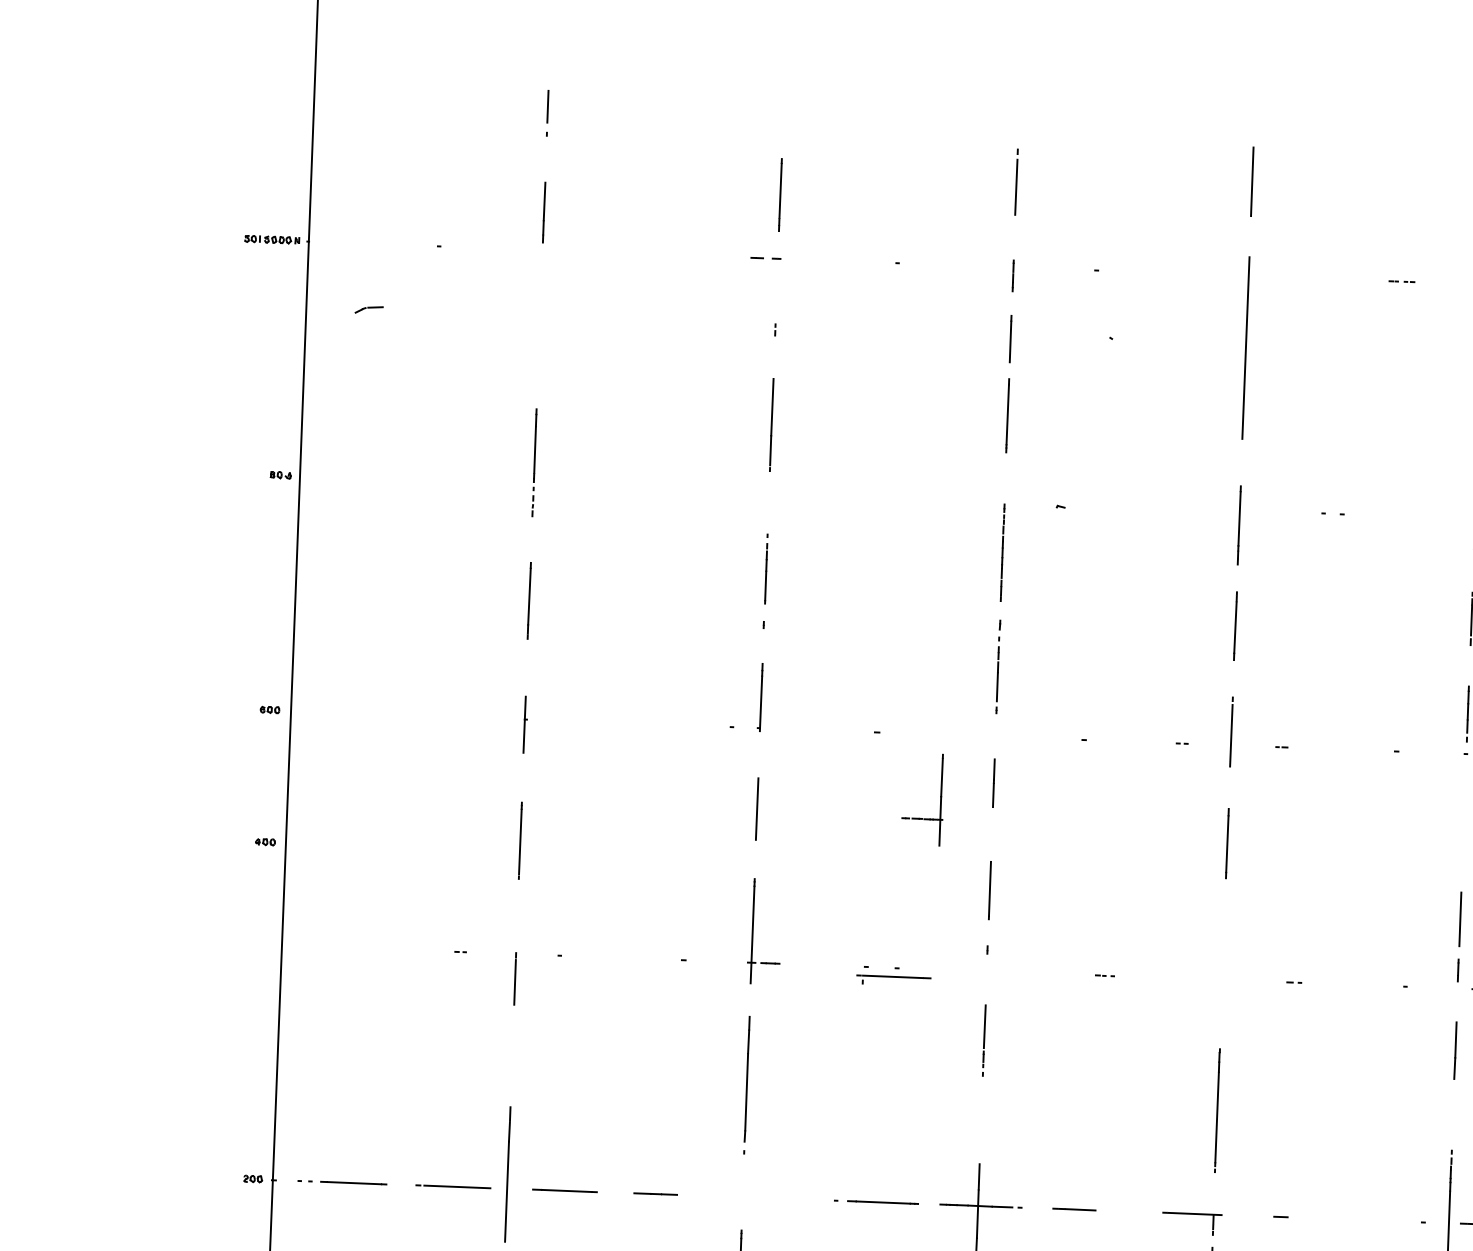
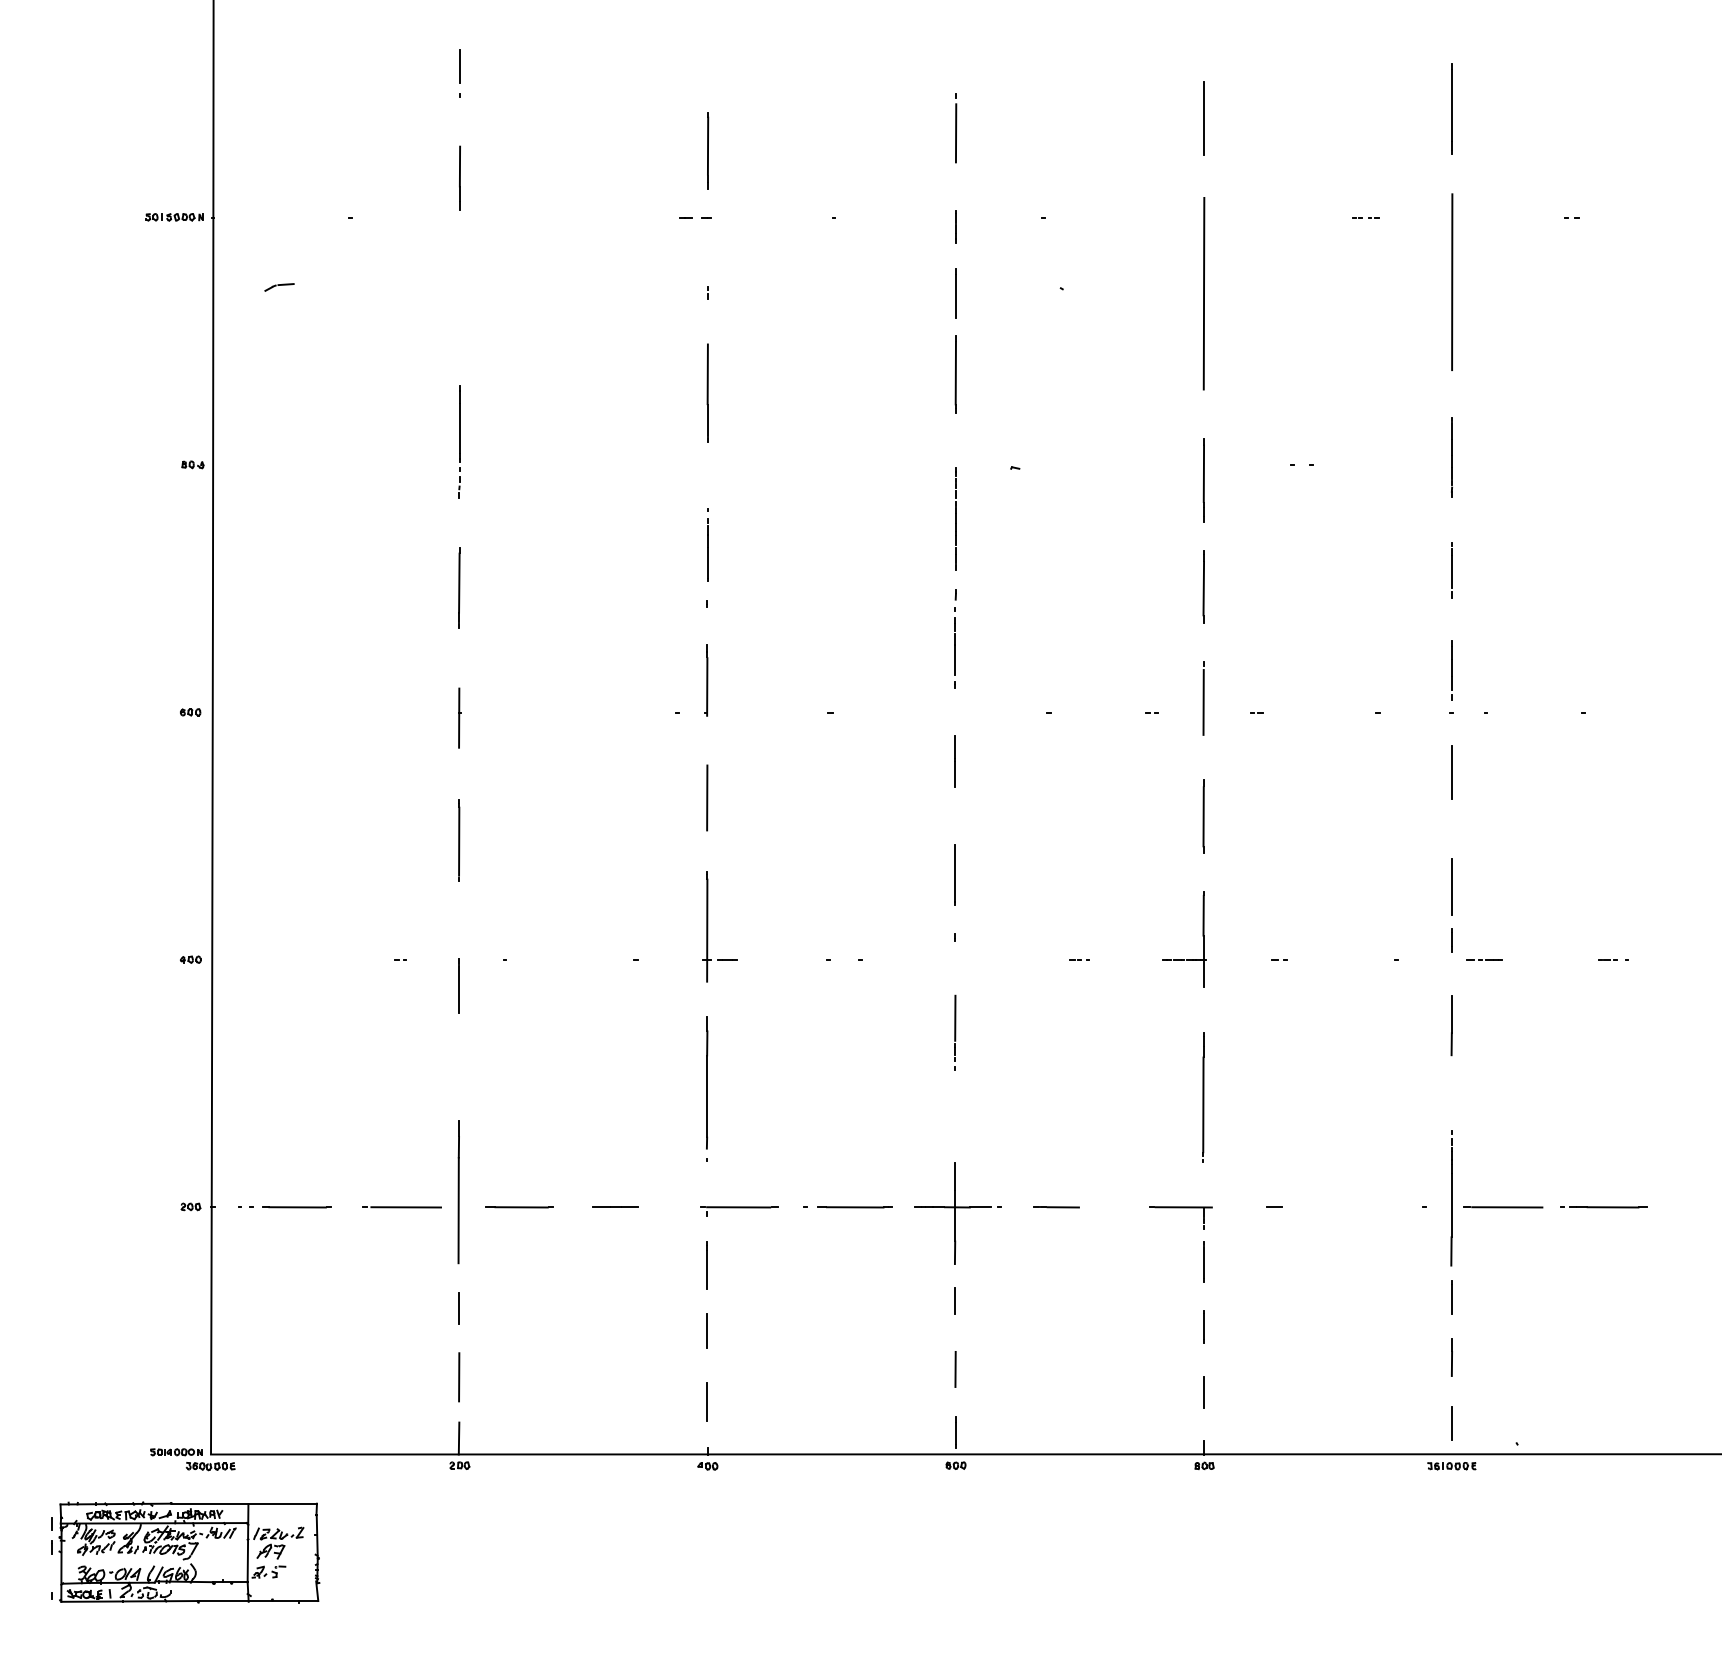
part: (940, 797) -> (1202, 936), moved
line: (1464, 809) -> (1451, 771), added
part: (265, 841) -> (190, 959), moved
part: (893, 980) -> (739, 1211), moved

